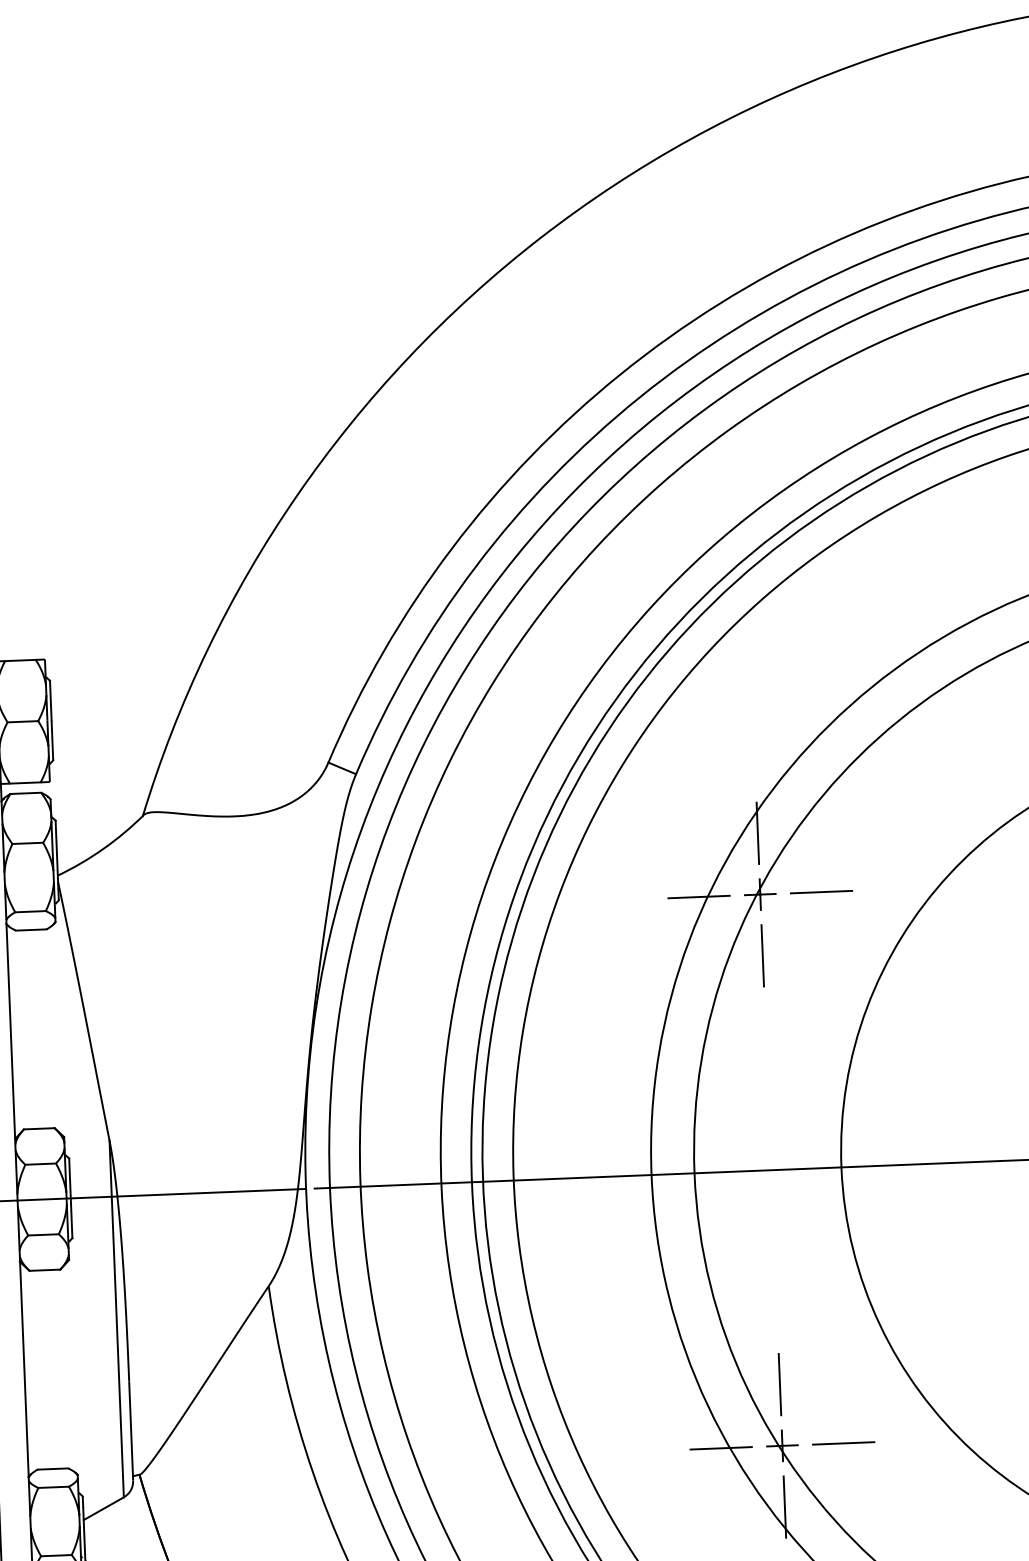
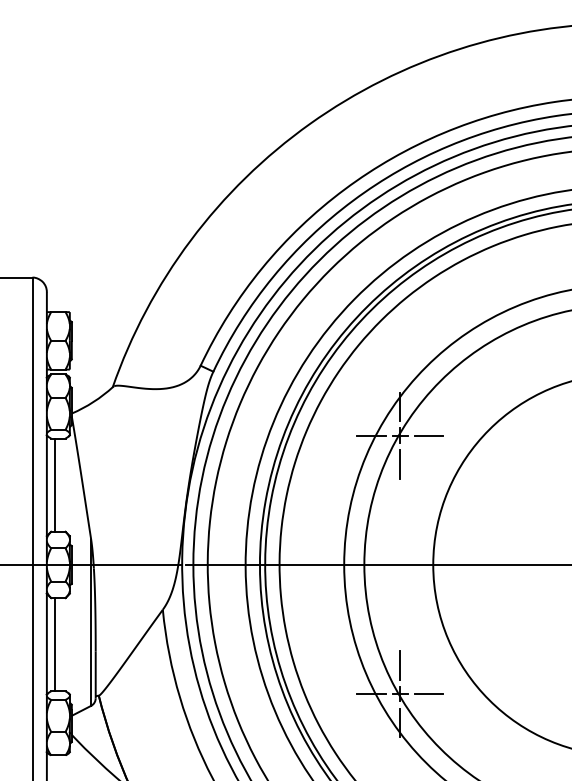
line: (26, 1028) -> (54, 484), added
line: (40, 1369) -> (54, 644), added

